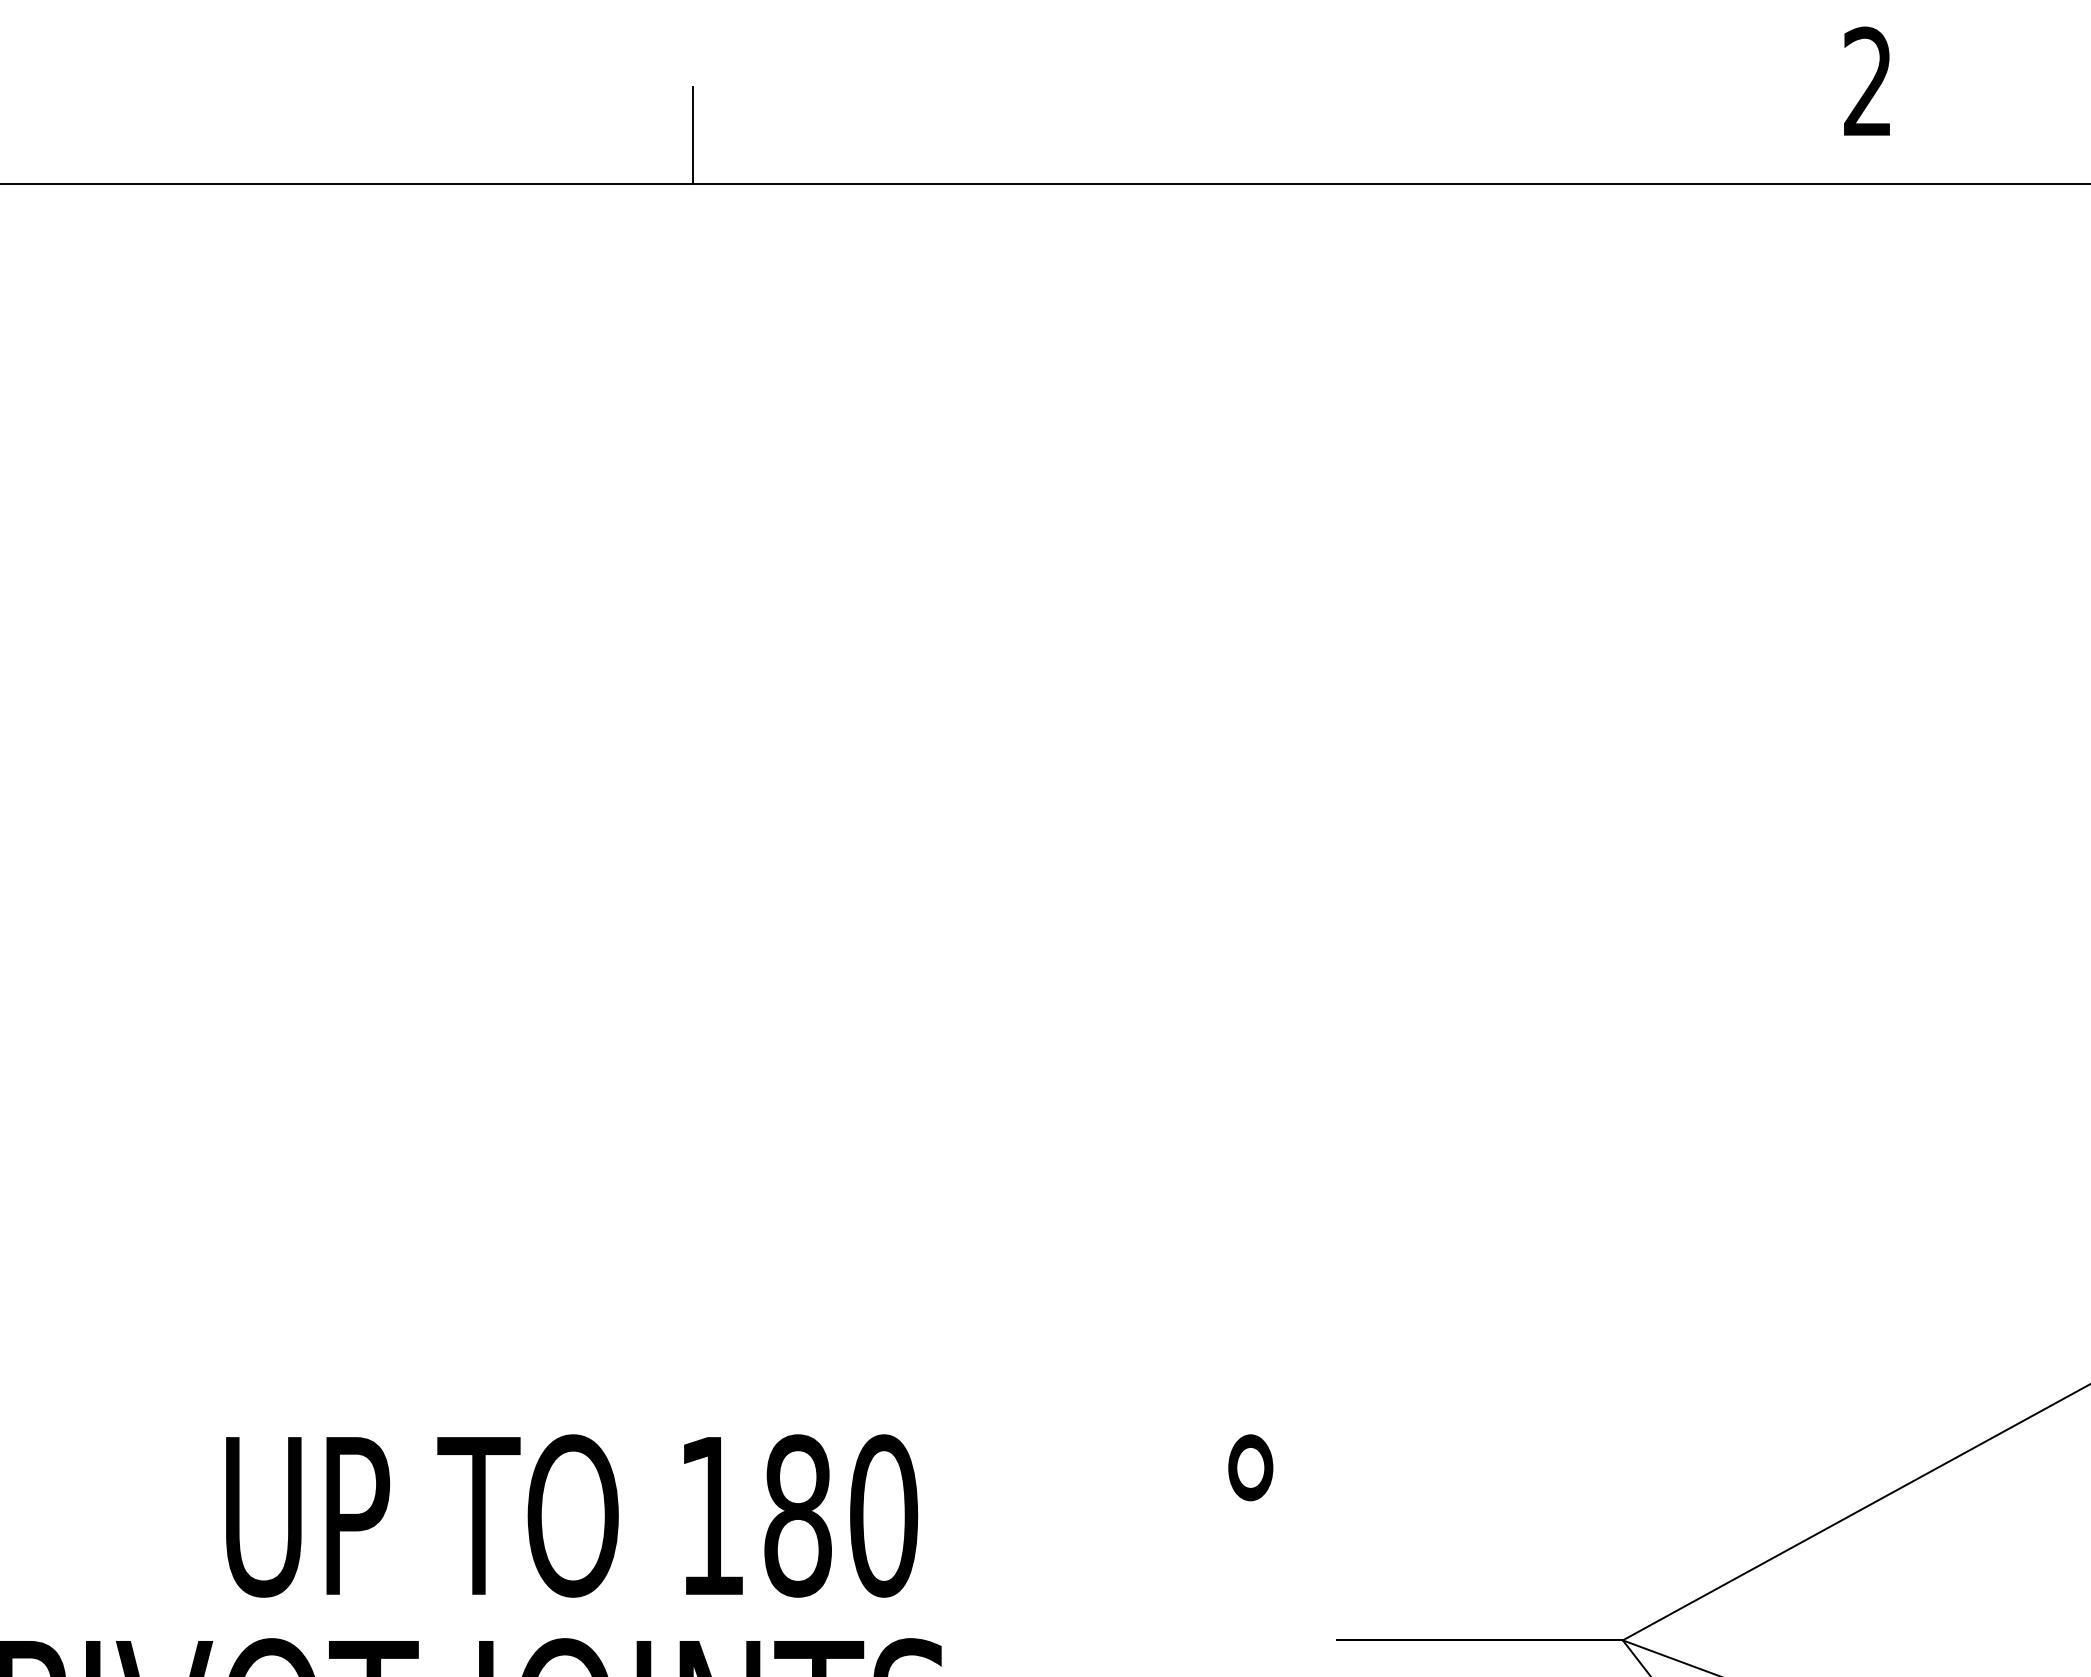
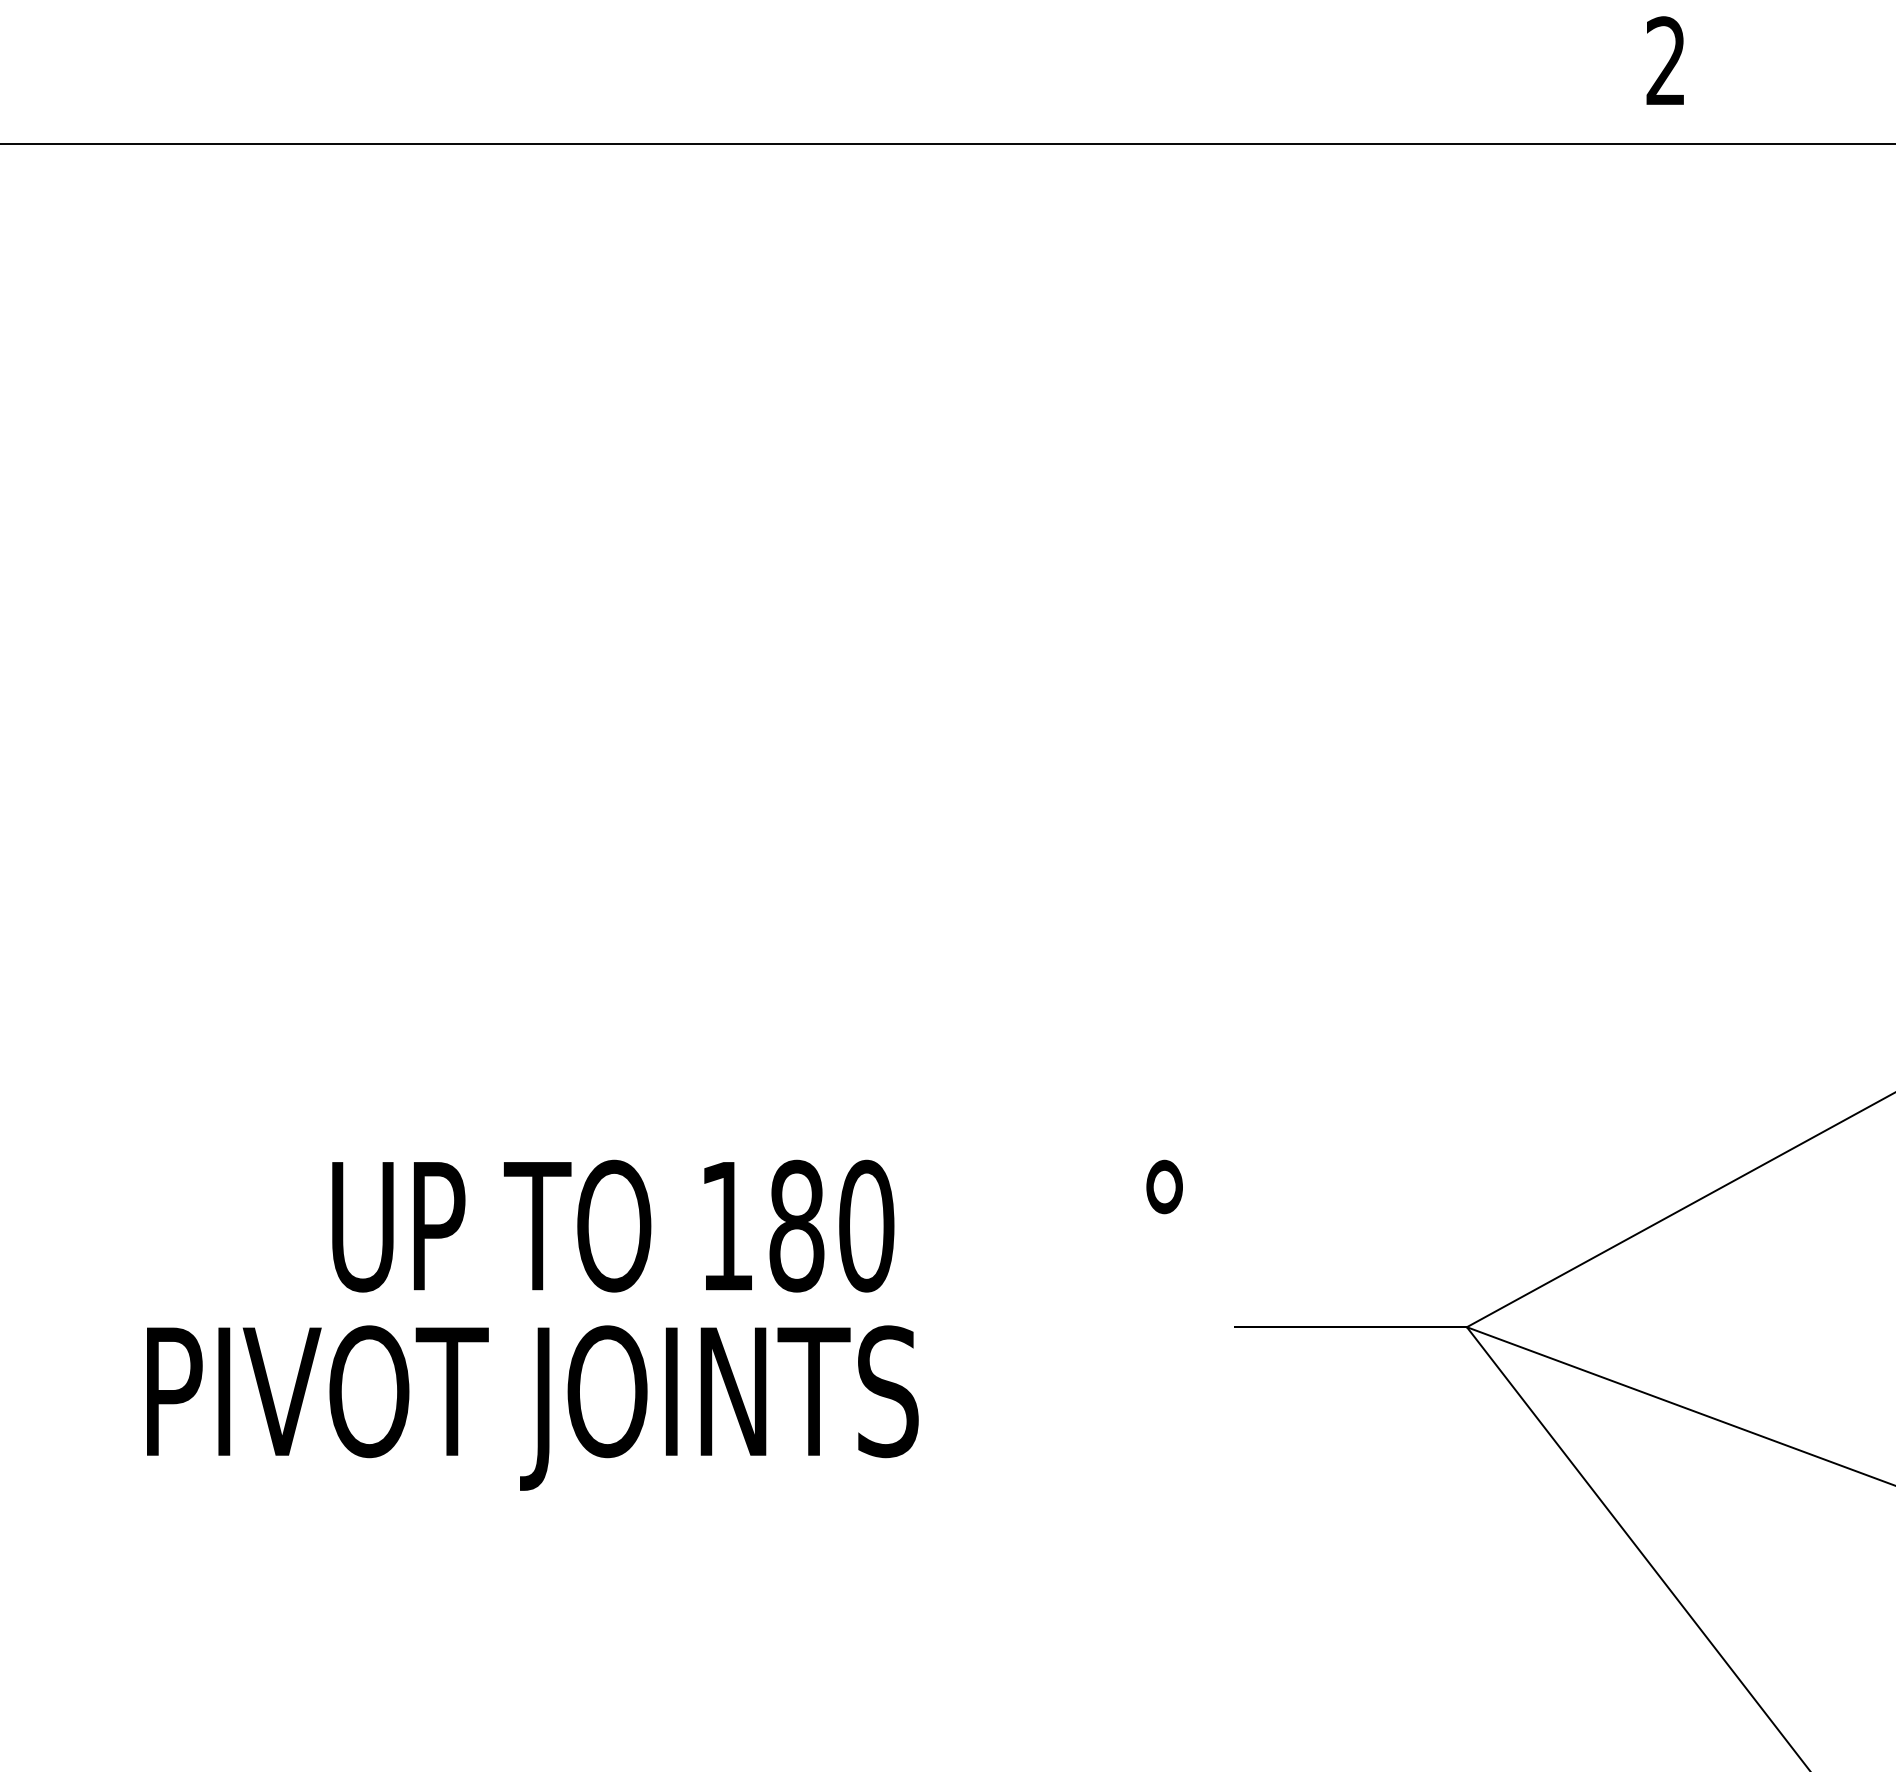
line: (692, 135) -> (711, 104), removed

